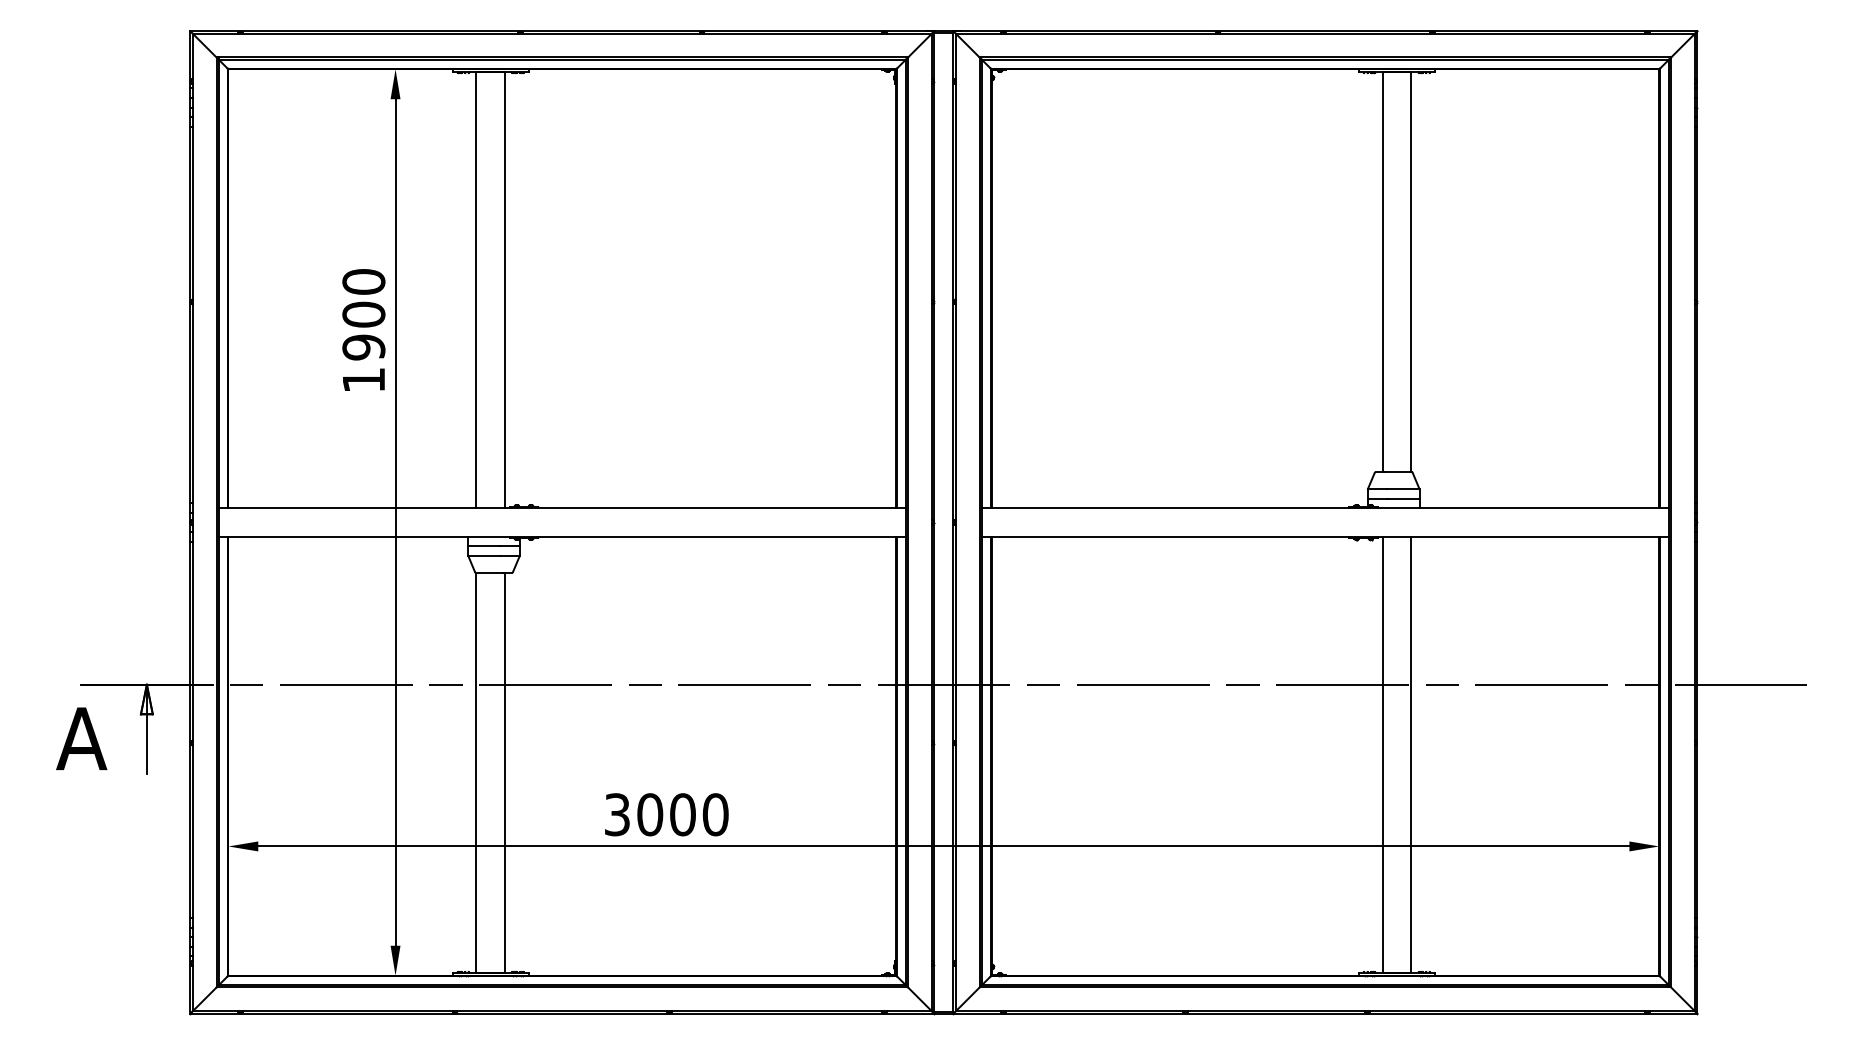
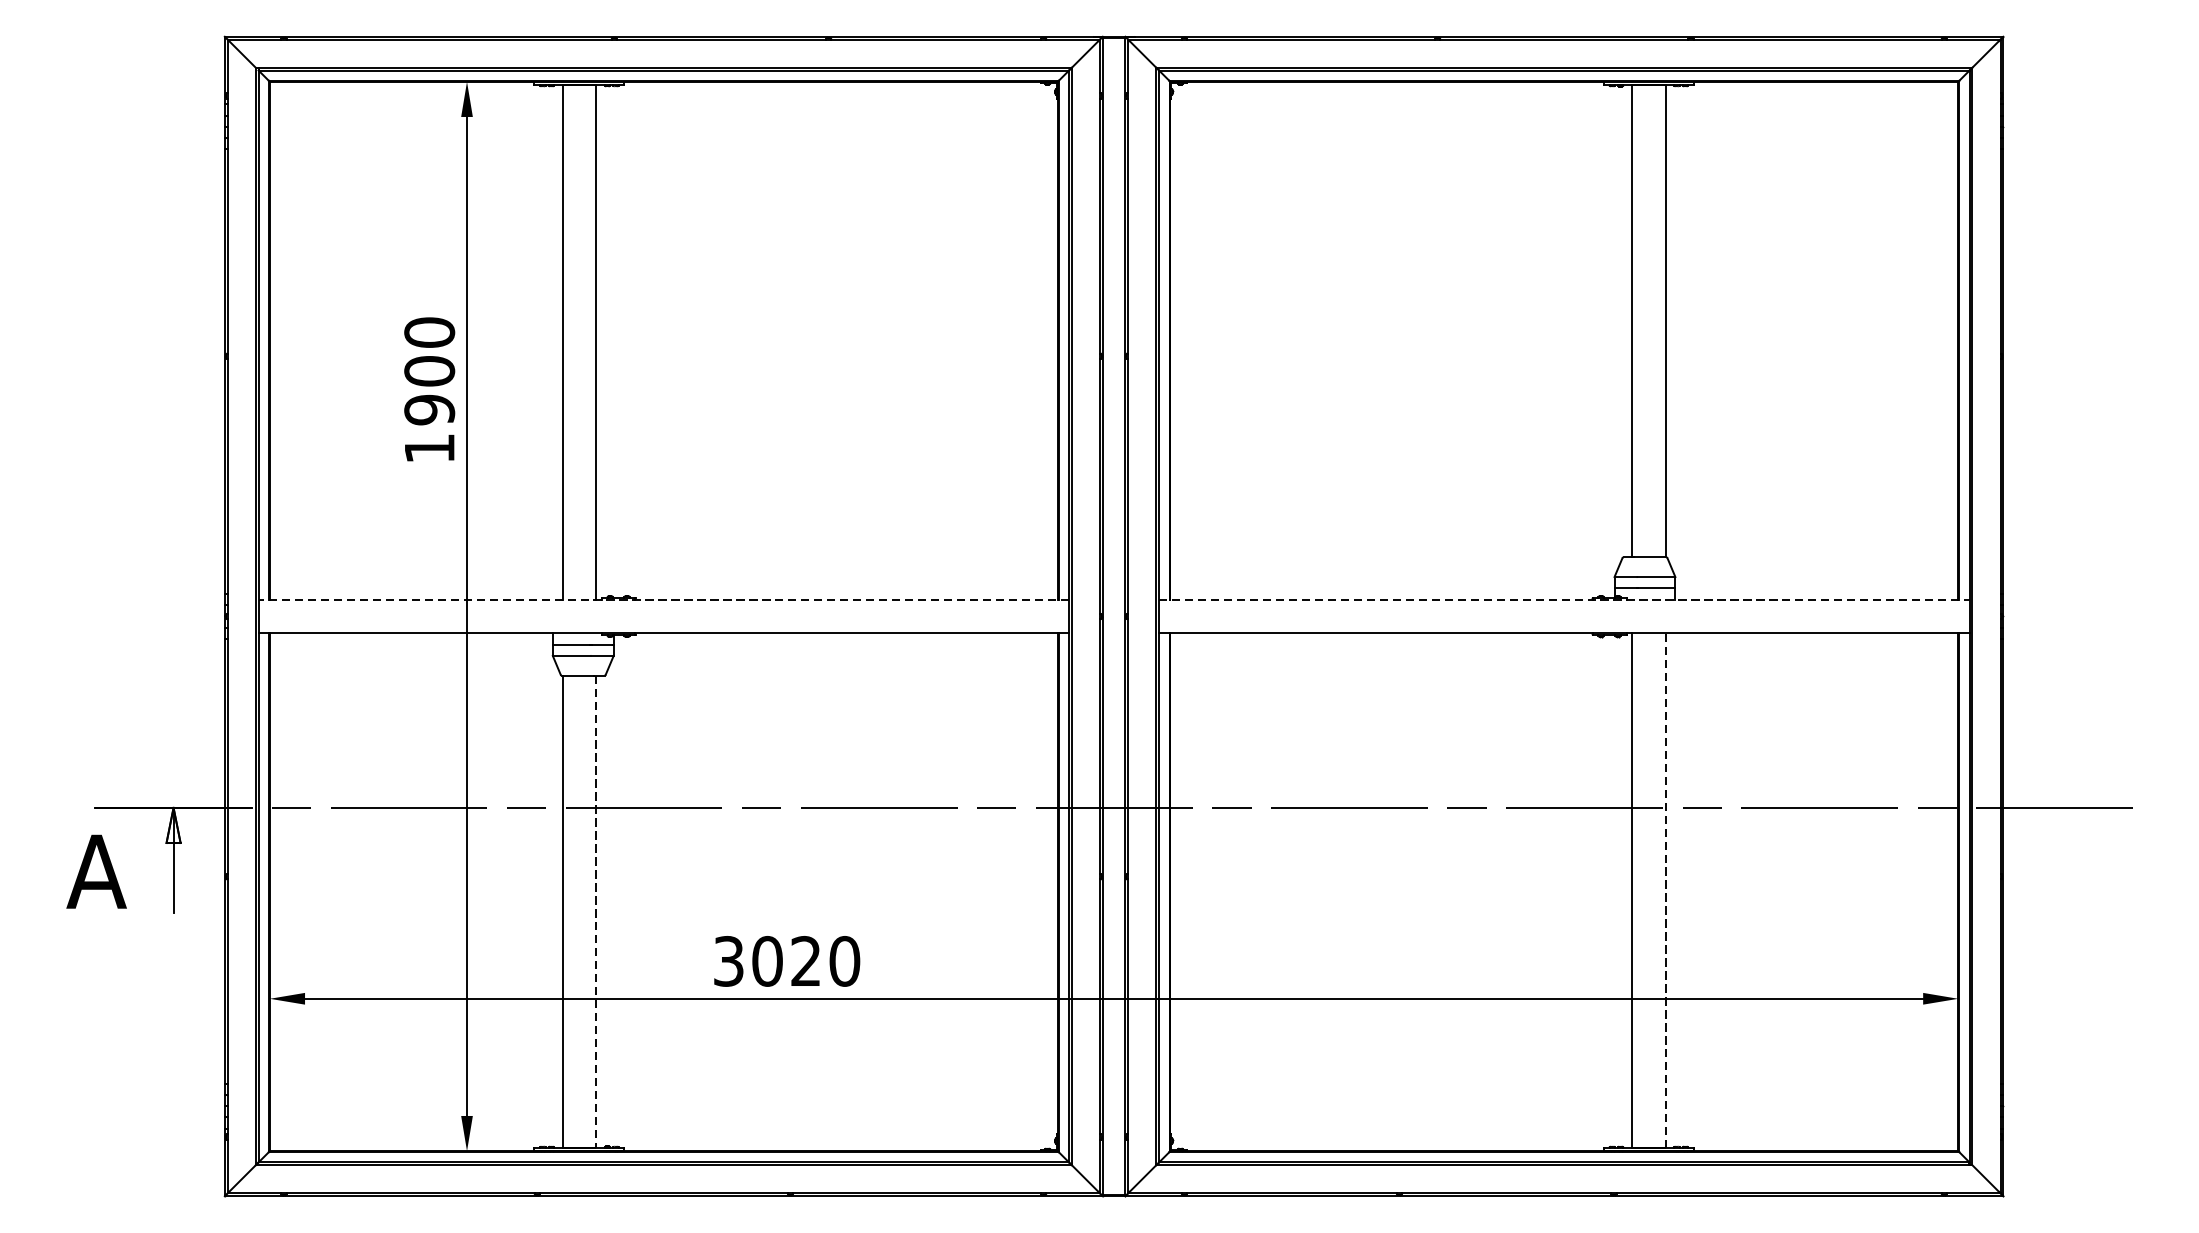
line: (561, 508) -> (662, 599), solid -> dashed
line: (1325, 508) -> (1564, 599), solid -> dashed
line: (1411, 754) -> (1665, 890), solid -> dashed
line: (505, 773) -> (596, 912), solid -> dashed
text: (682, 814) -> (805, 961), 3000 -> 3020

